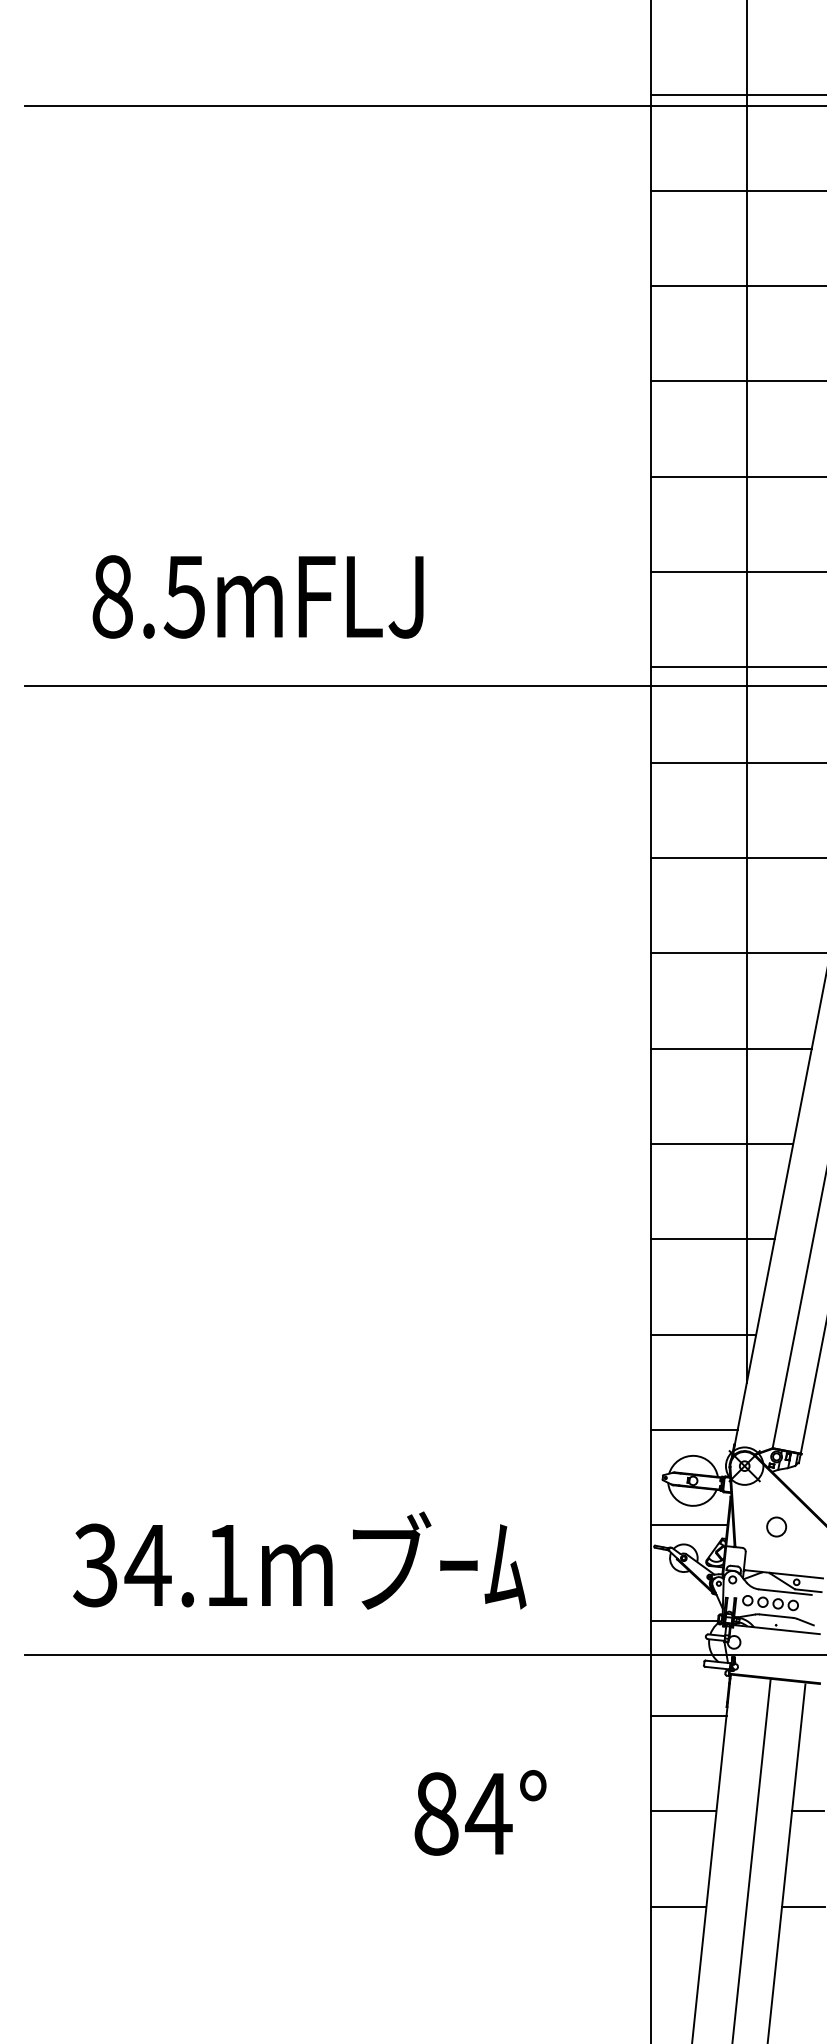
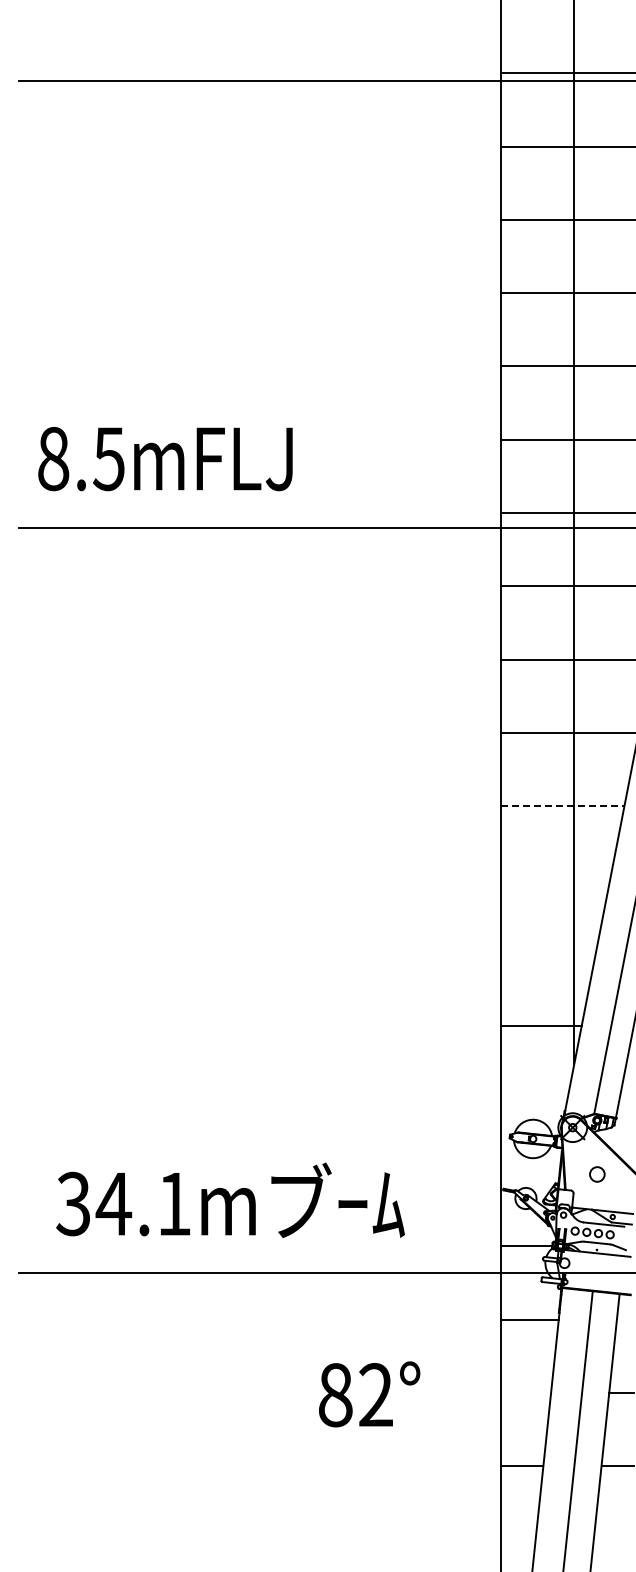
text: (258, 597) -> (165, 459), moved
line: (731, 1048) -> (562, 806), solid -> dashed
line: (722, 1143) -> (555, 879), removed
line: (713, 1239) -> (548, 953), removed
line: (694, 1429) -> (534, 1099), removed
line: (689, 1525) -> (530, 1173), removed
line: (684, 1811) -> (526, 1393), removed
text: (488, 1813) -> (375, 1394), 84° -> 82°

